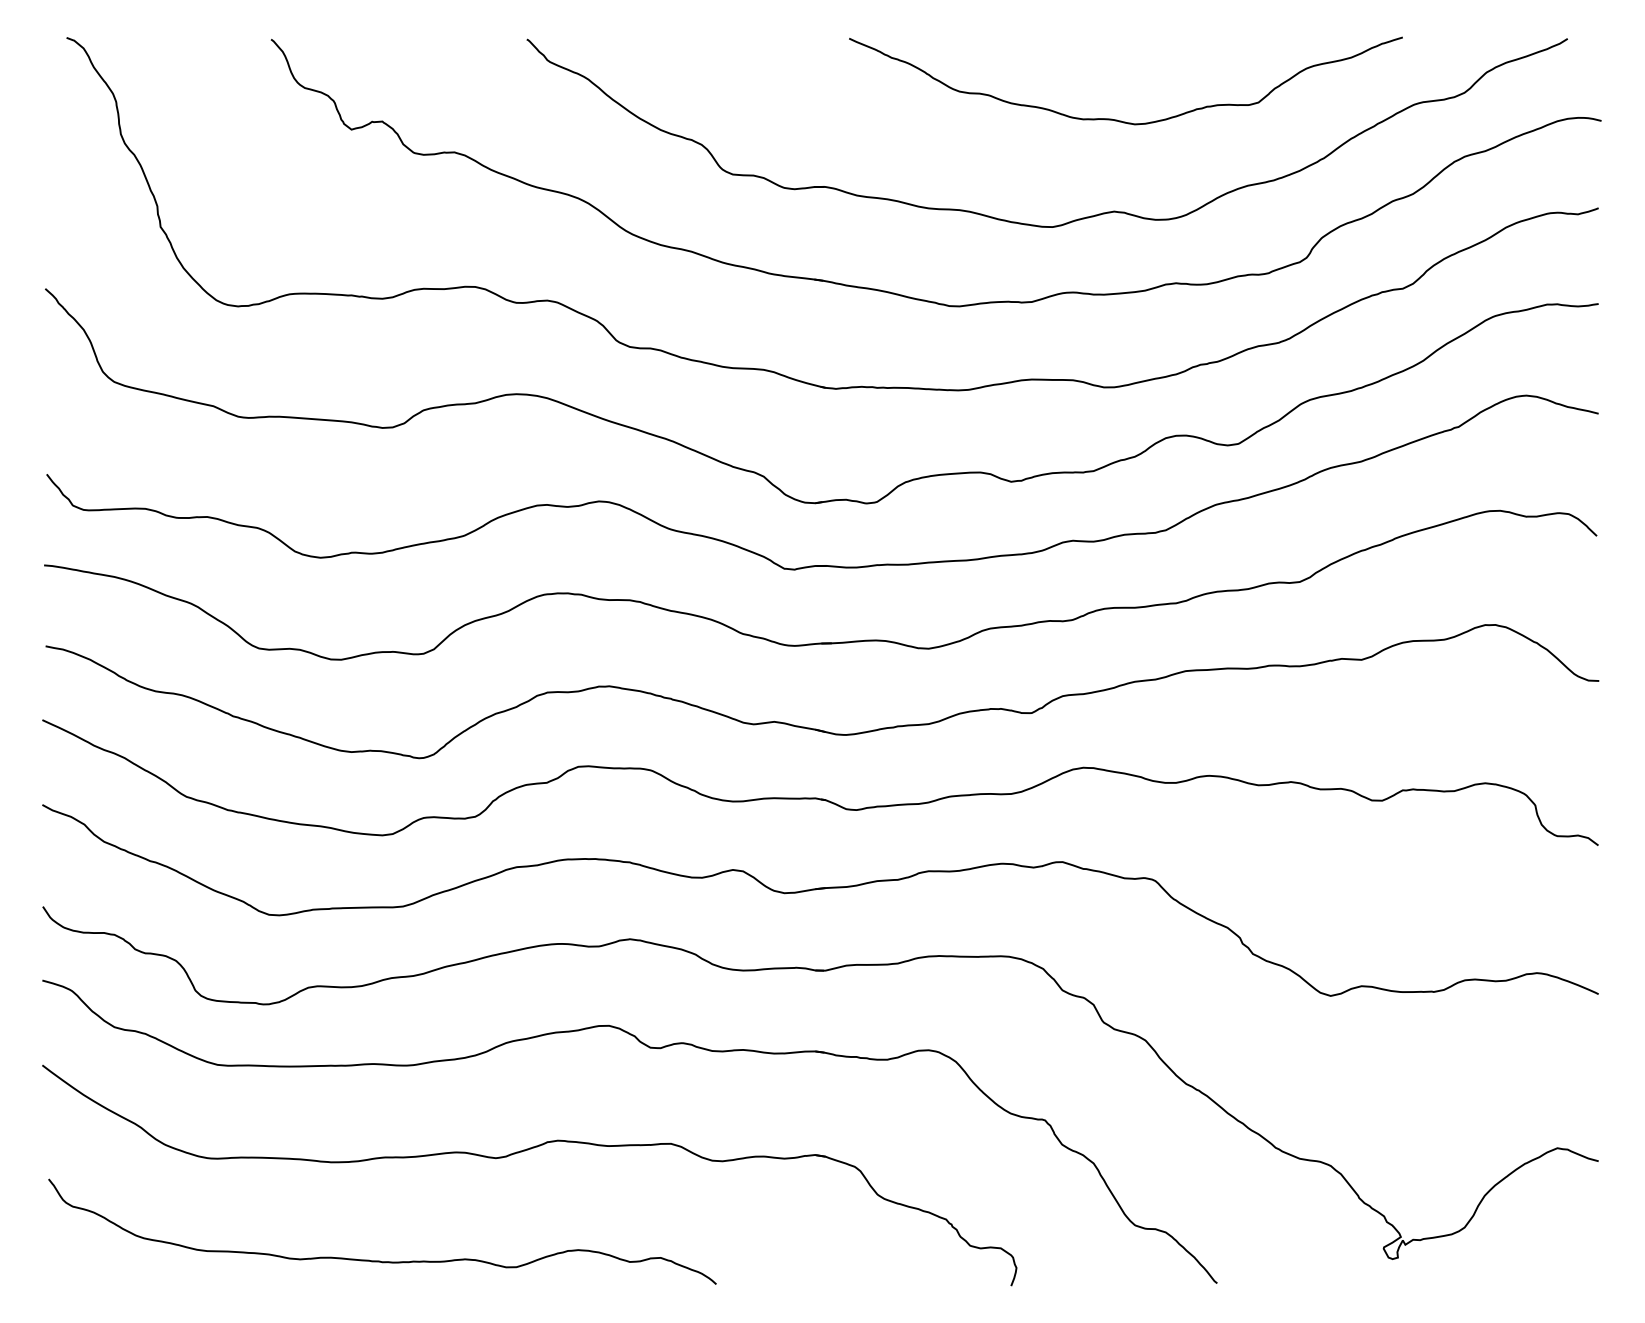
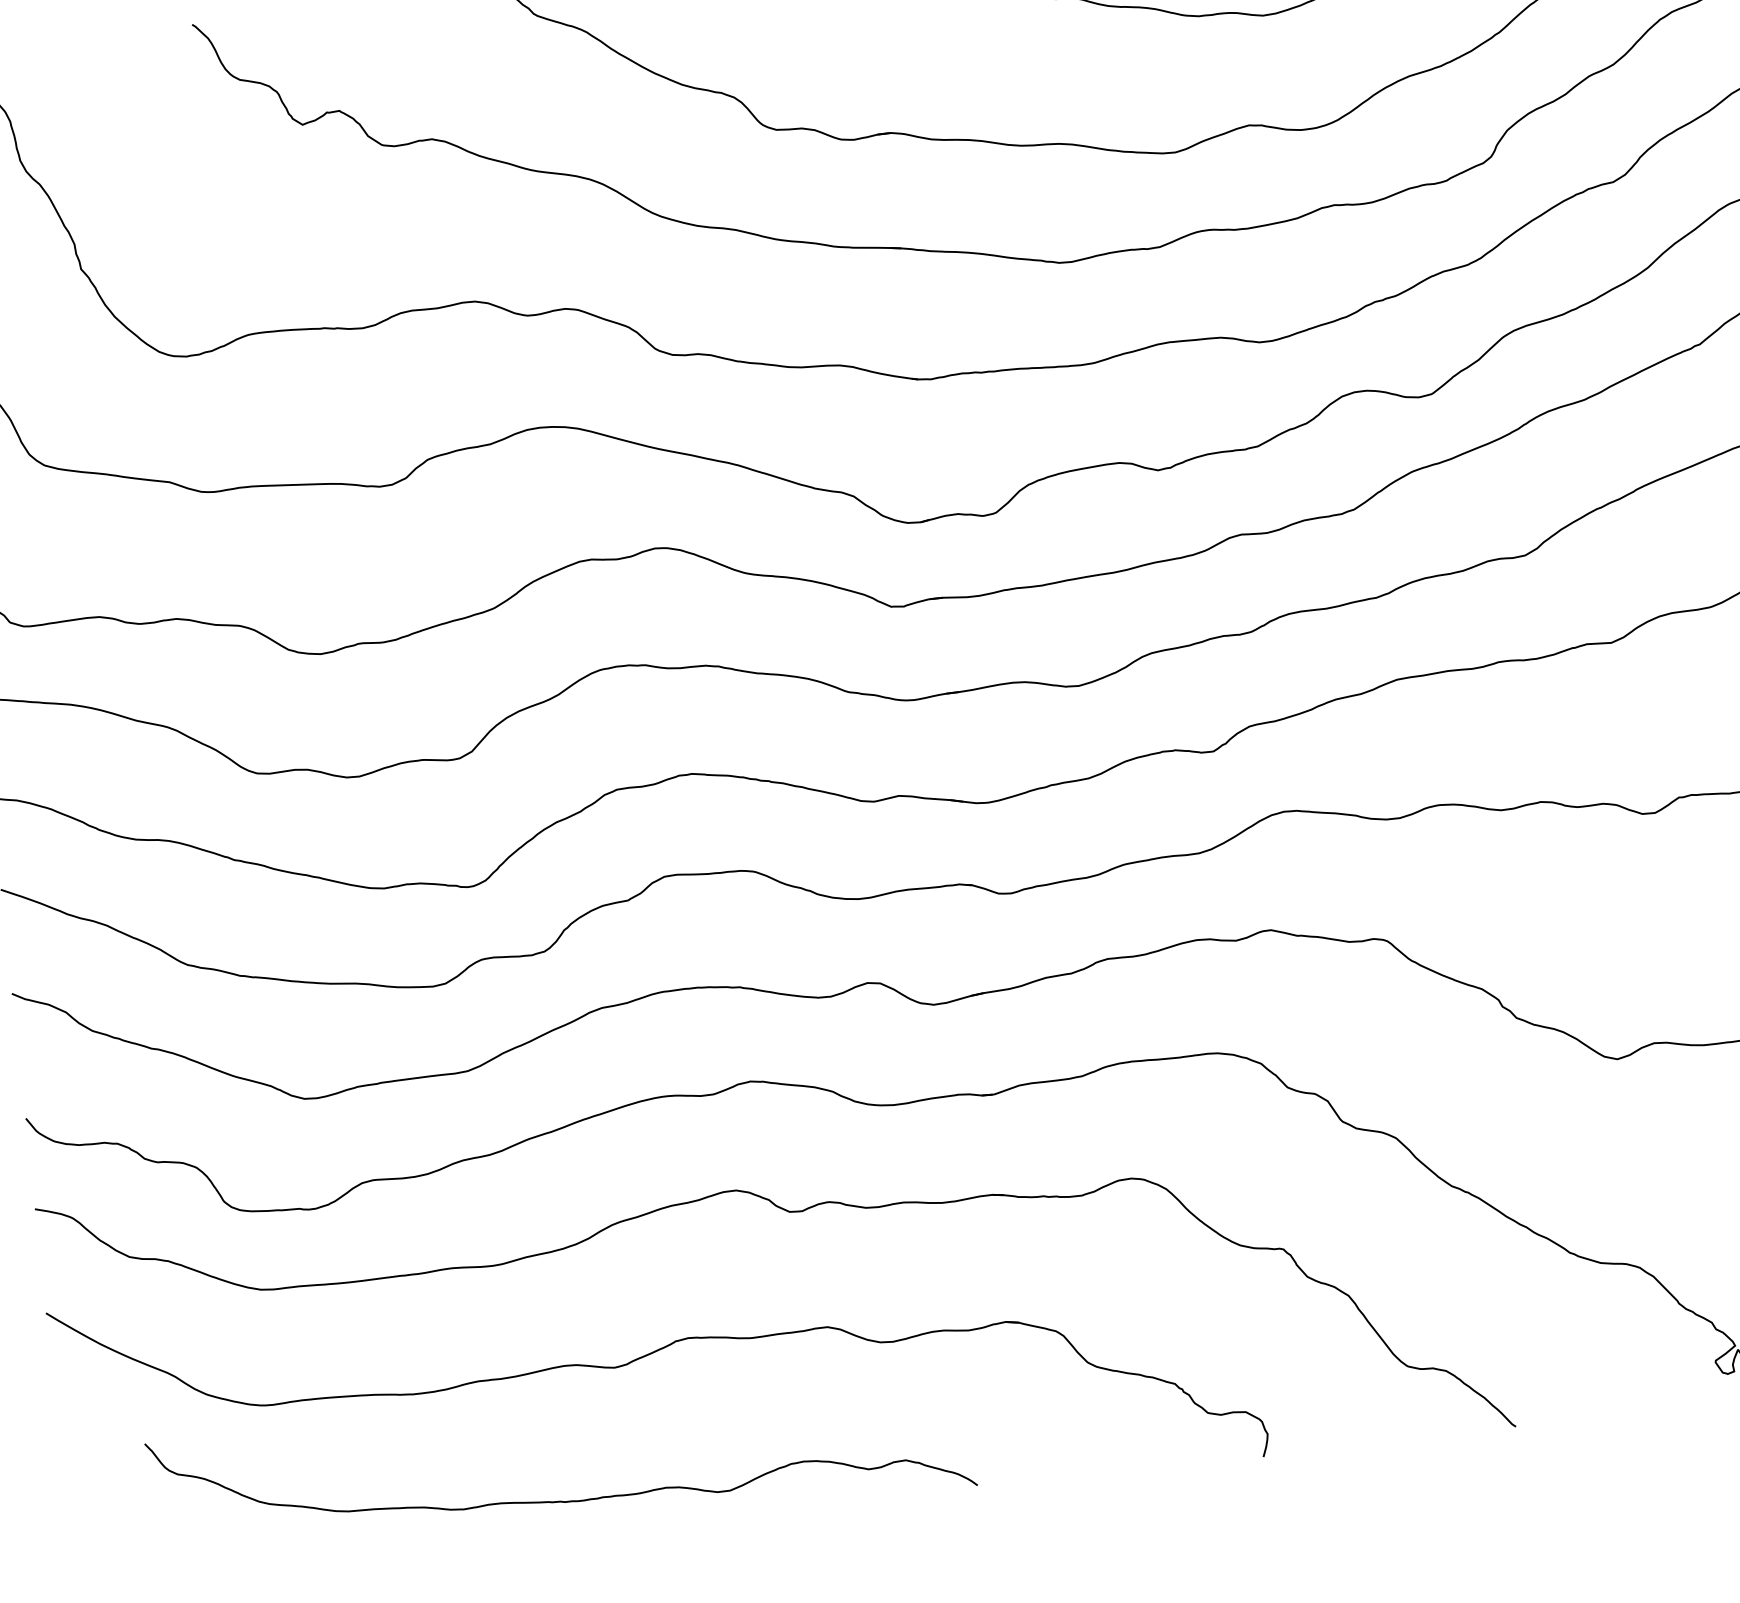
curve: (380, 1260) -> (562, 1500), moved

